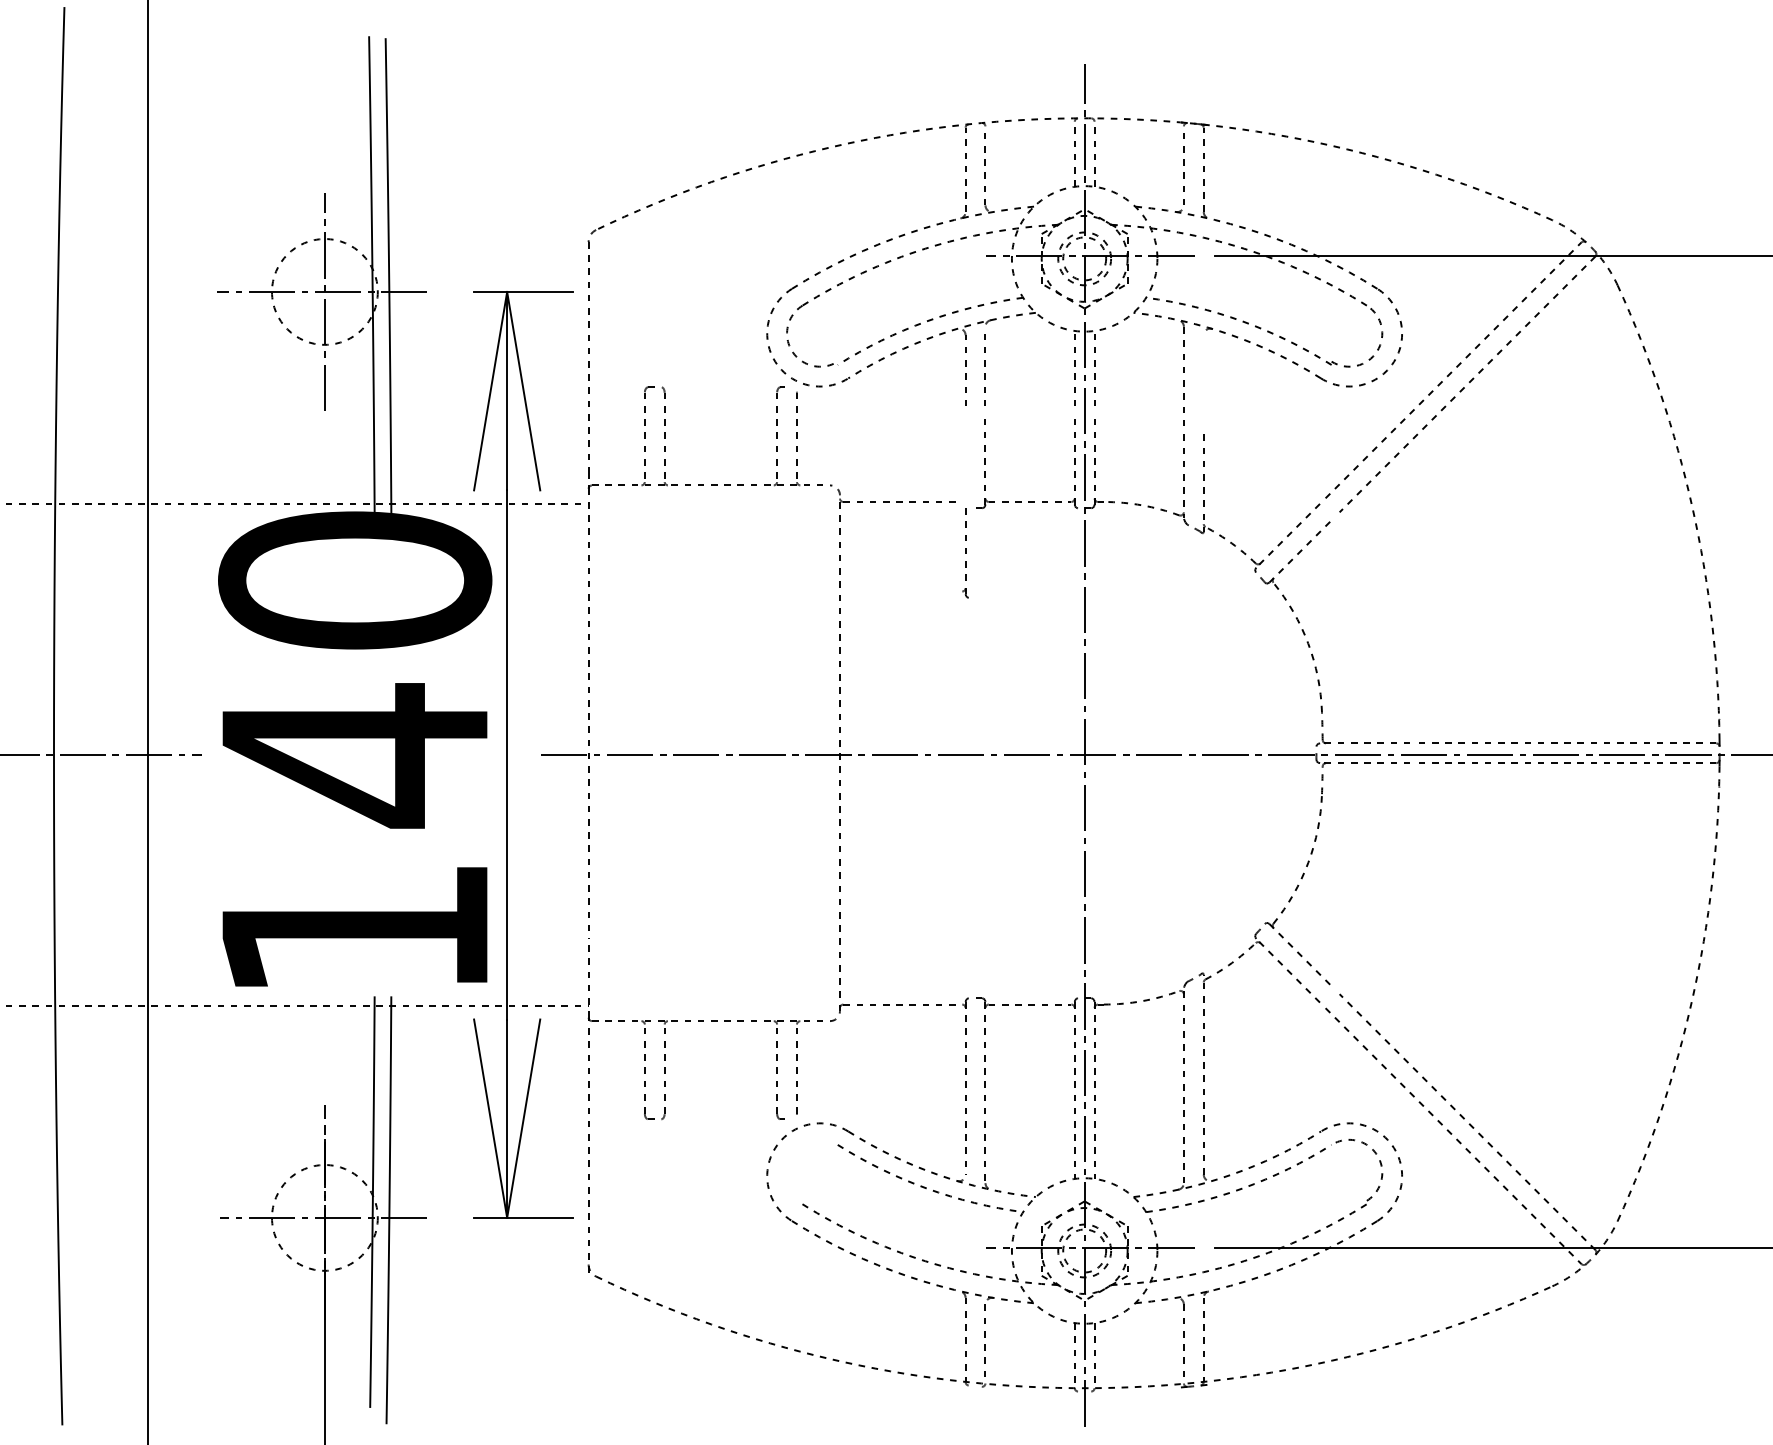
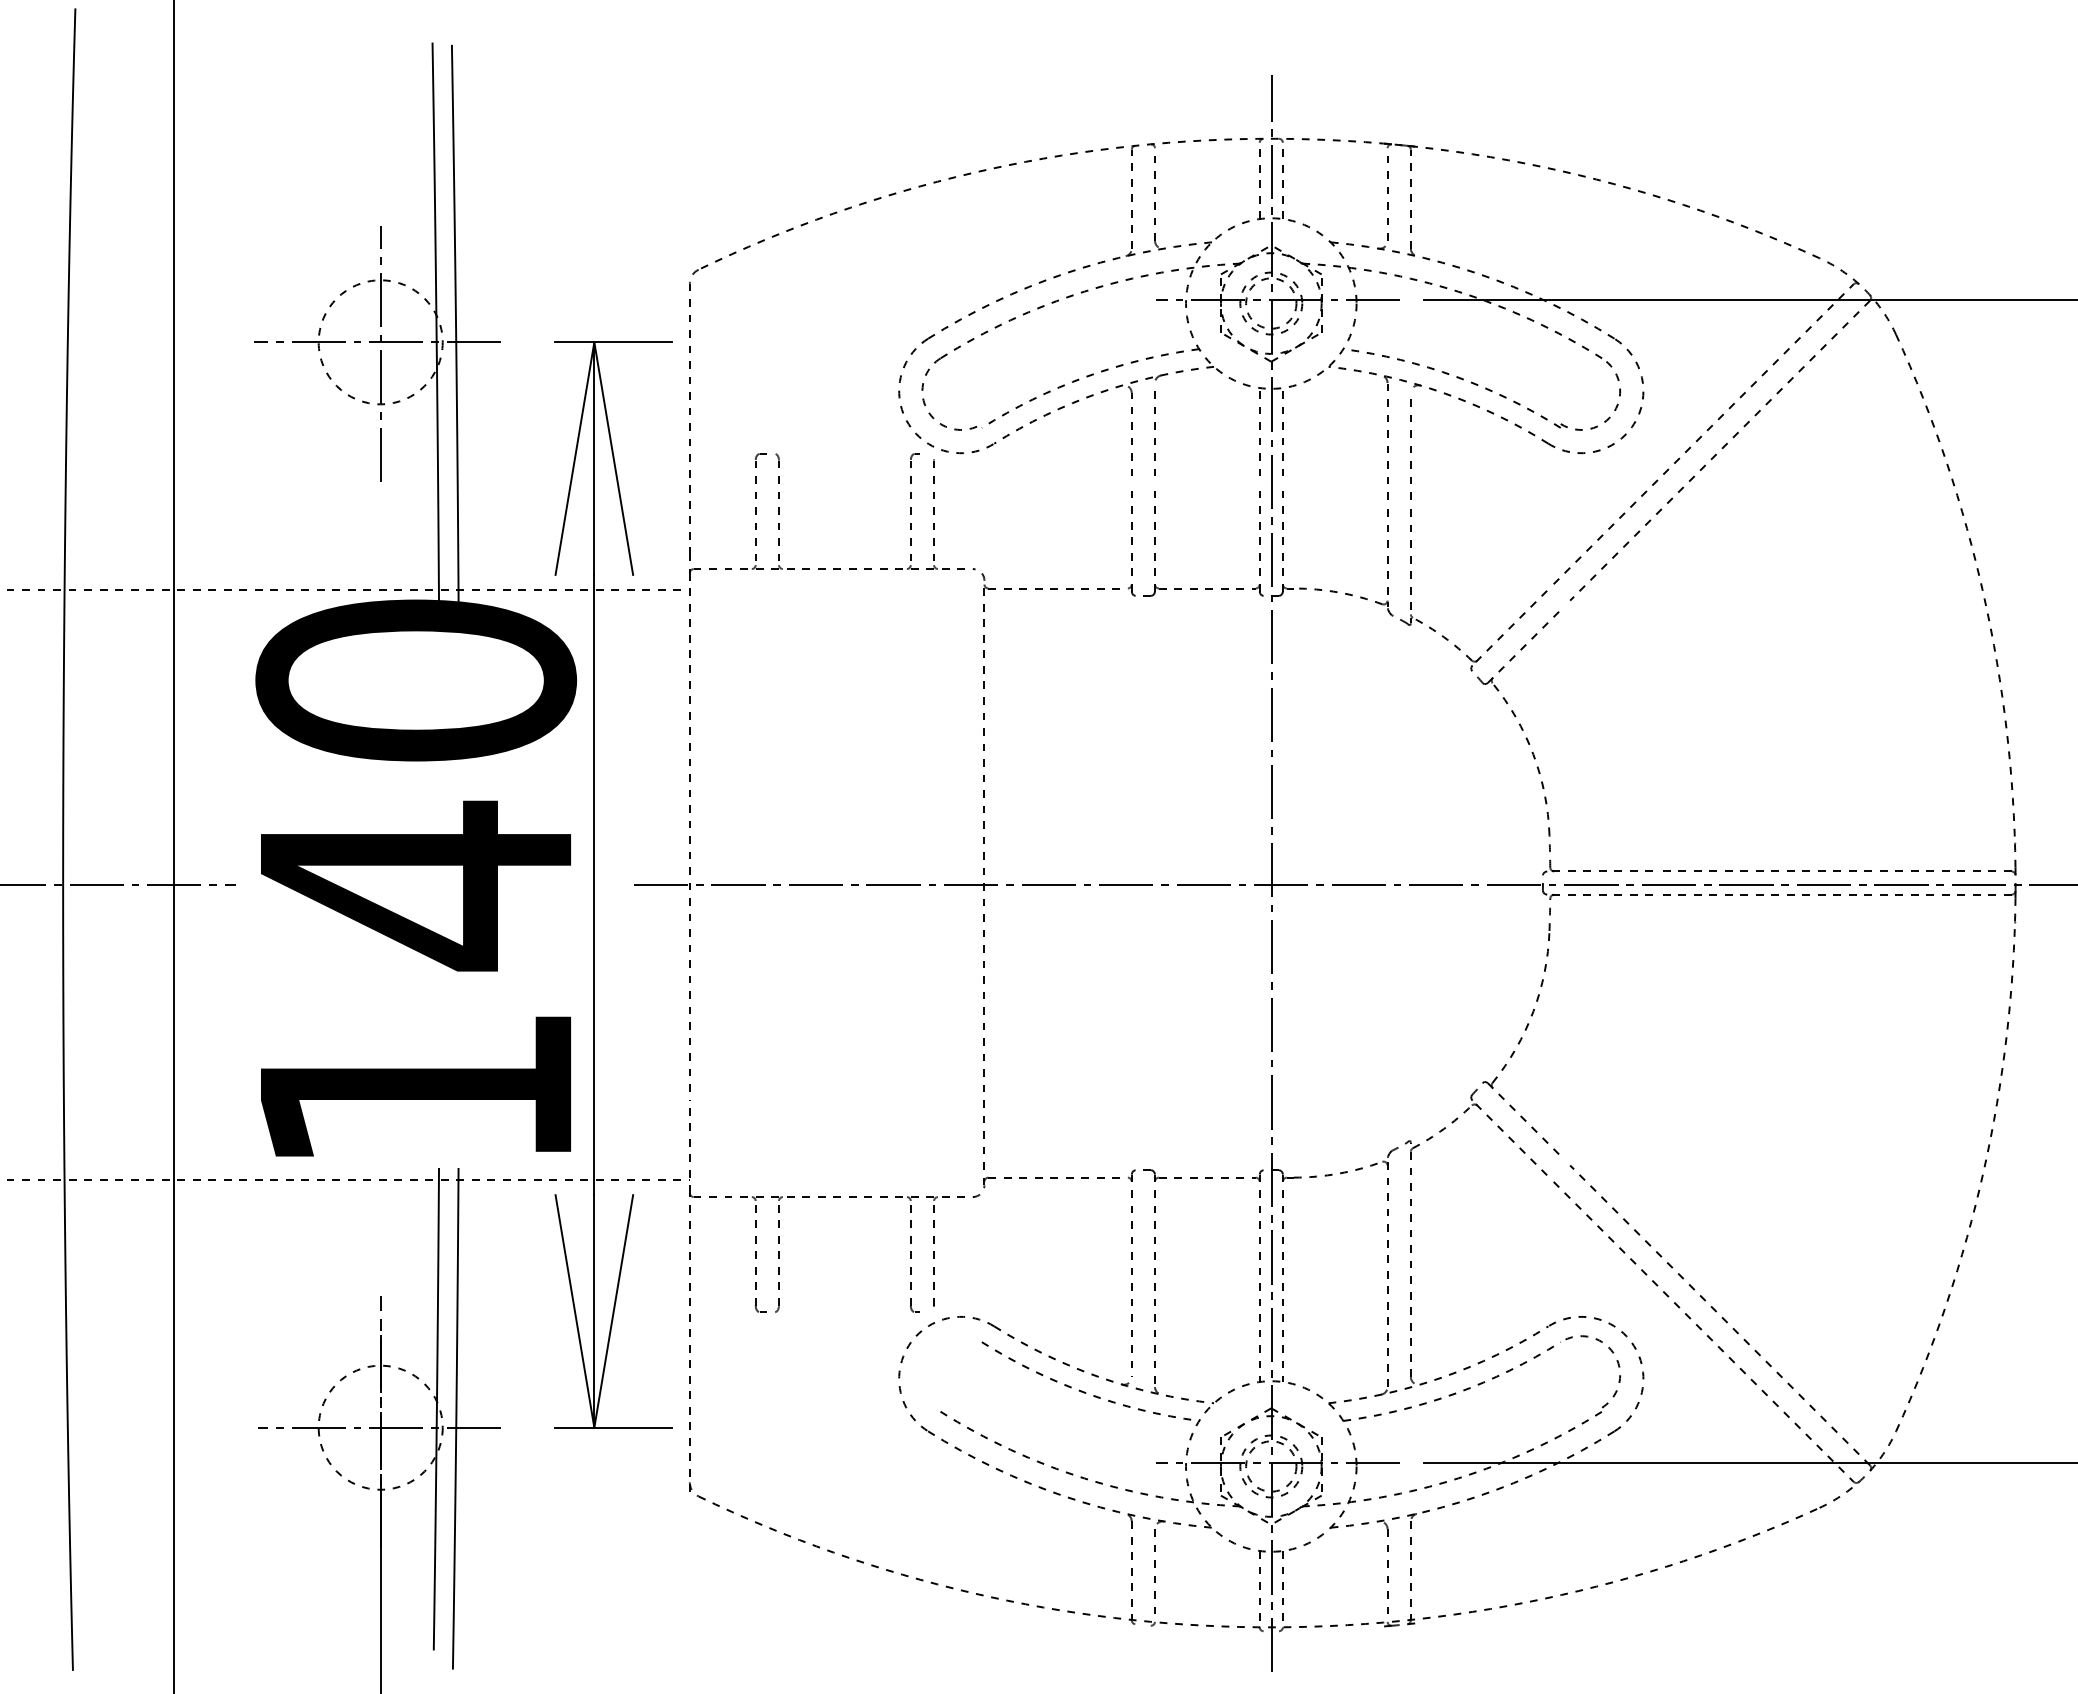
line: (1203, 383) -> (1410, 449), added
part: (965, 553) -> (1131, 543), moved

